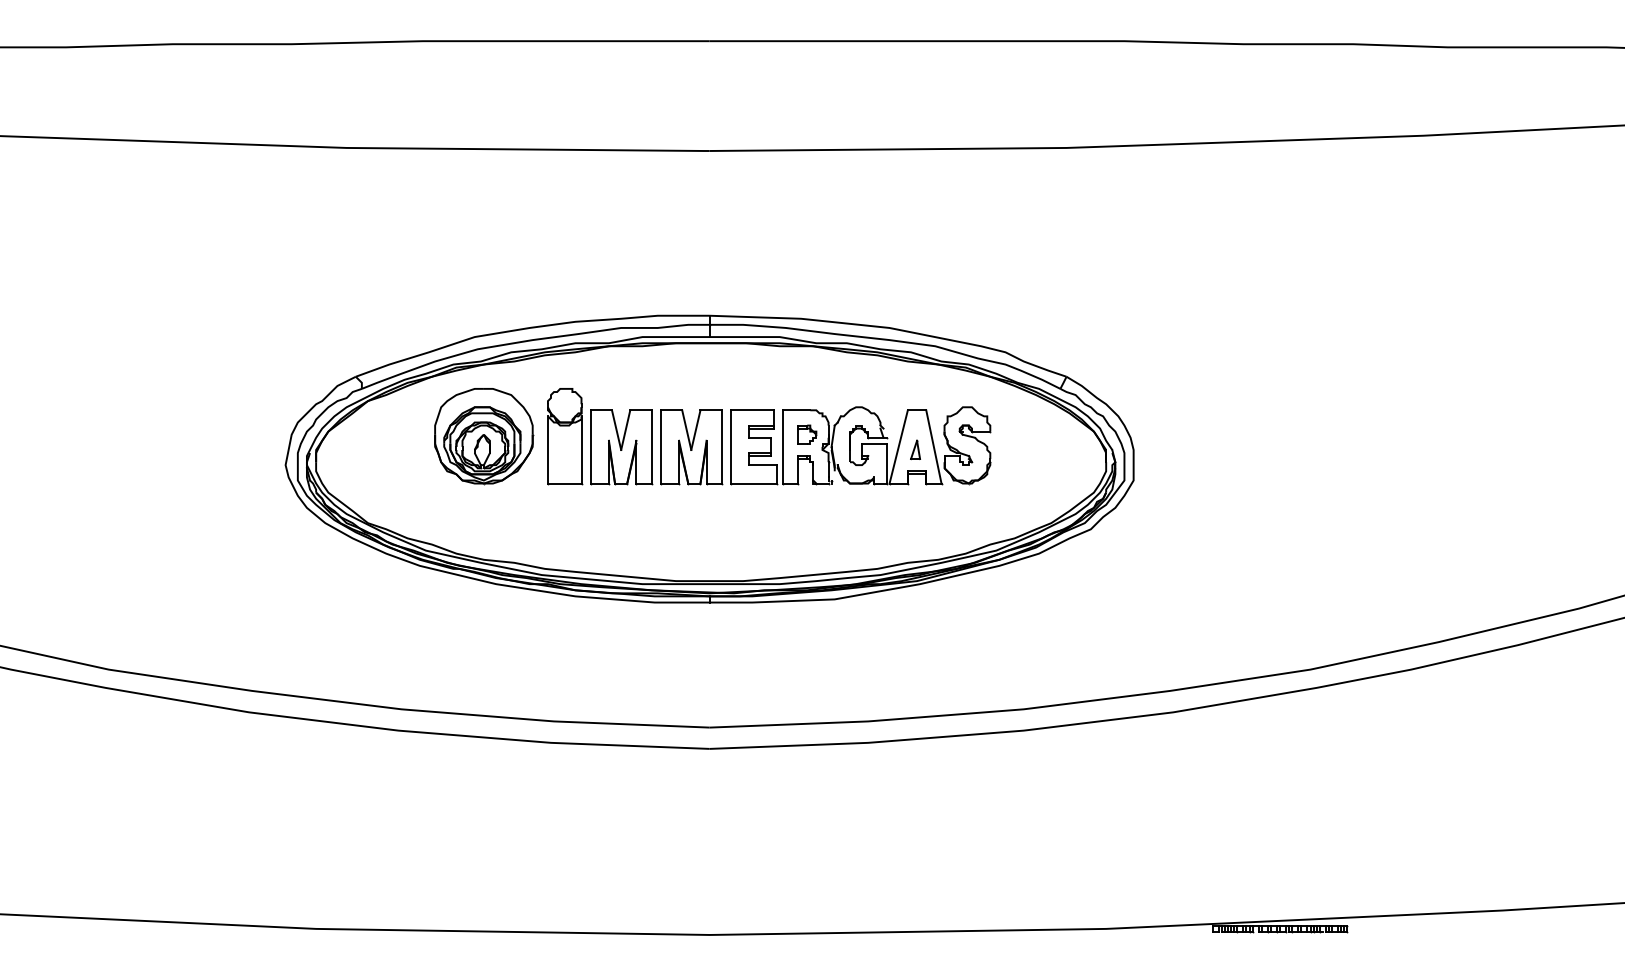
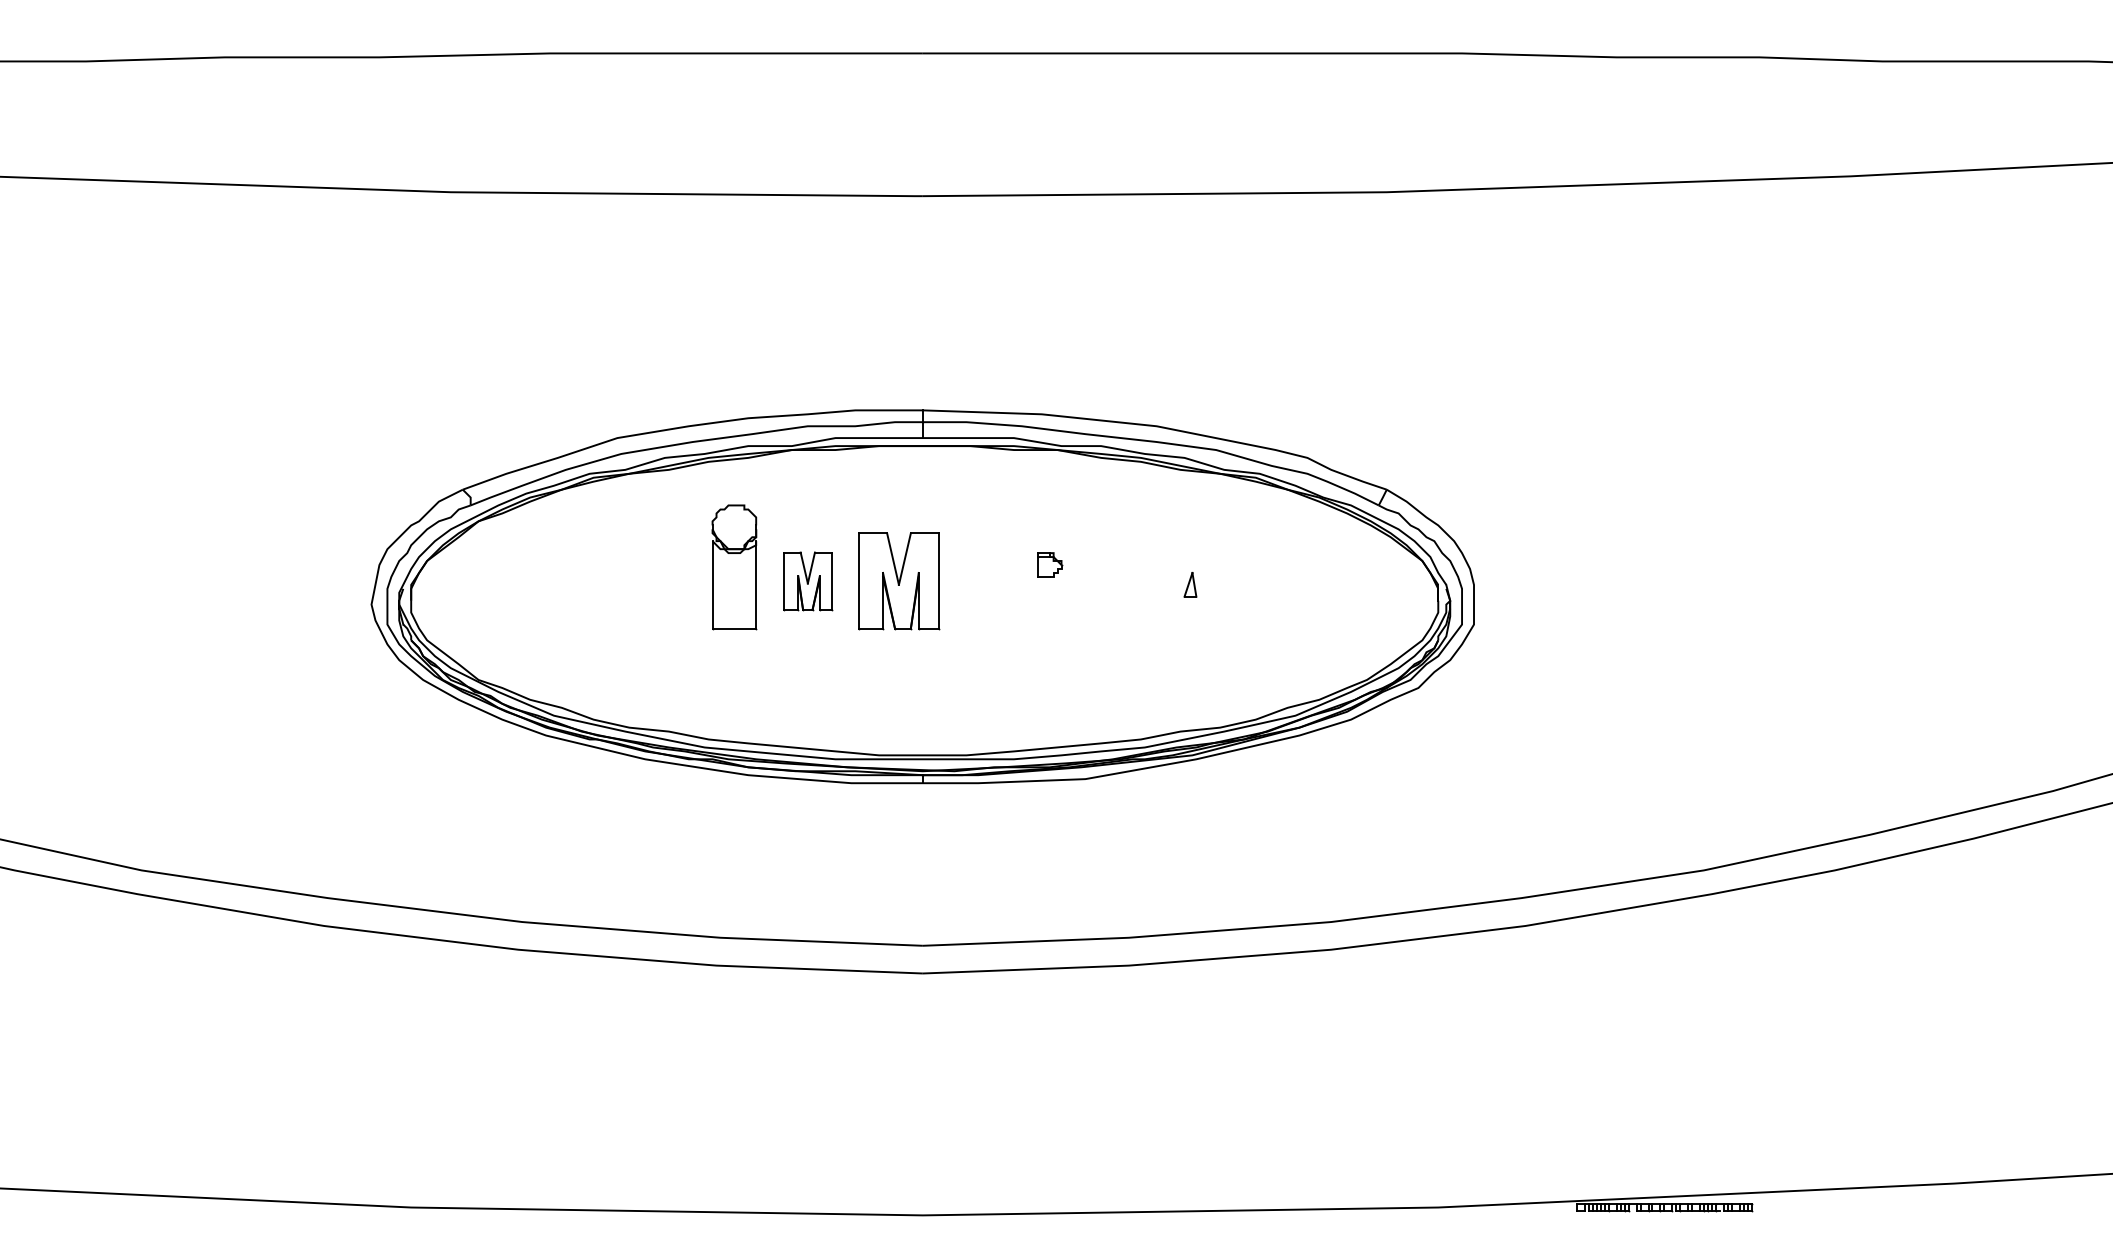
part: (484, 436) -> (629, 567), removed
part: (860, 445) -> (1119, 579), removed
part: (620, 447) -> (807, 581), size x0.6

